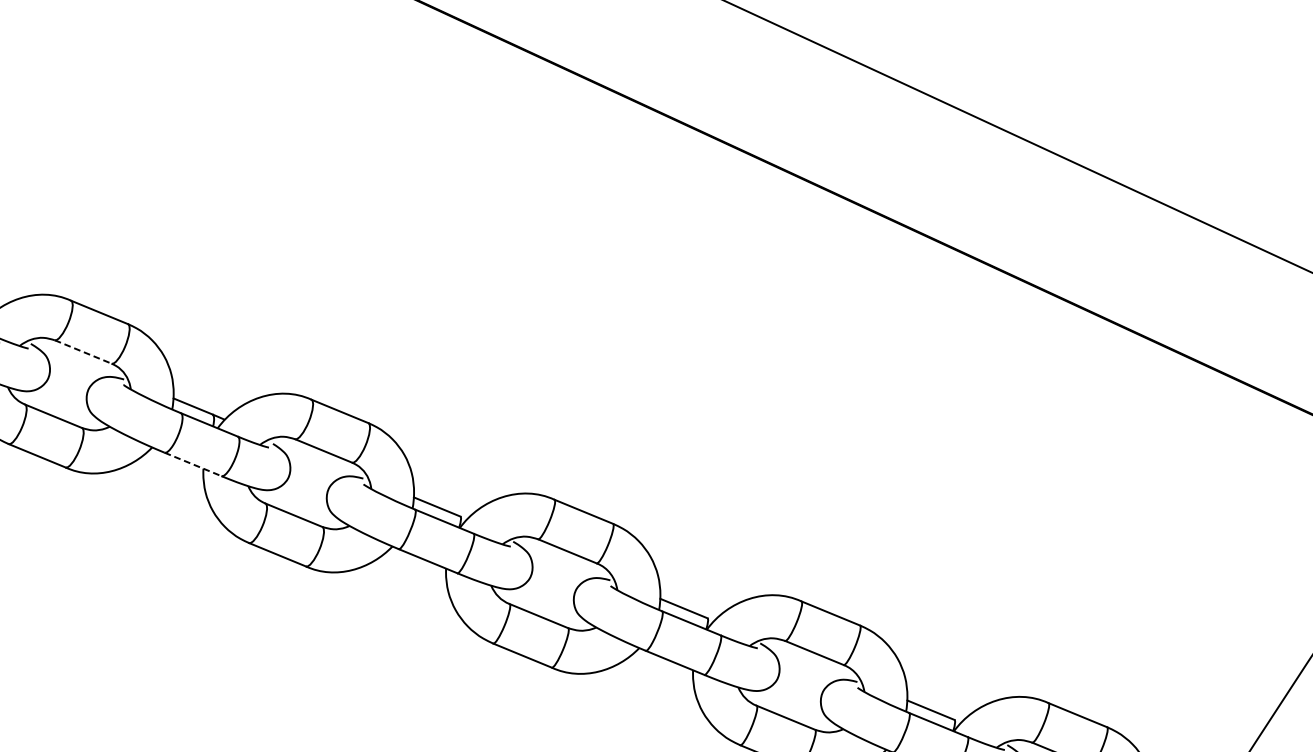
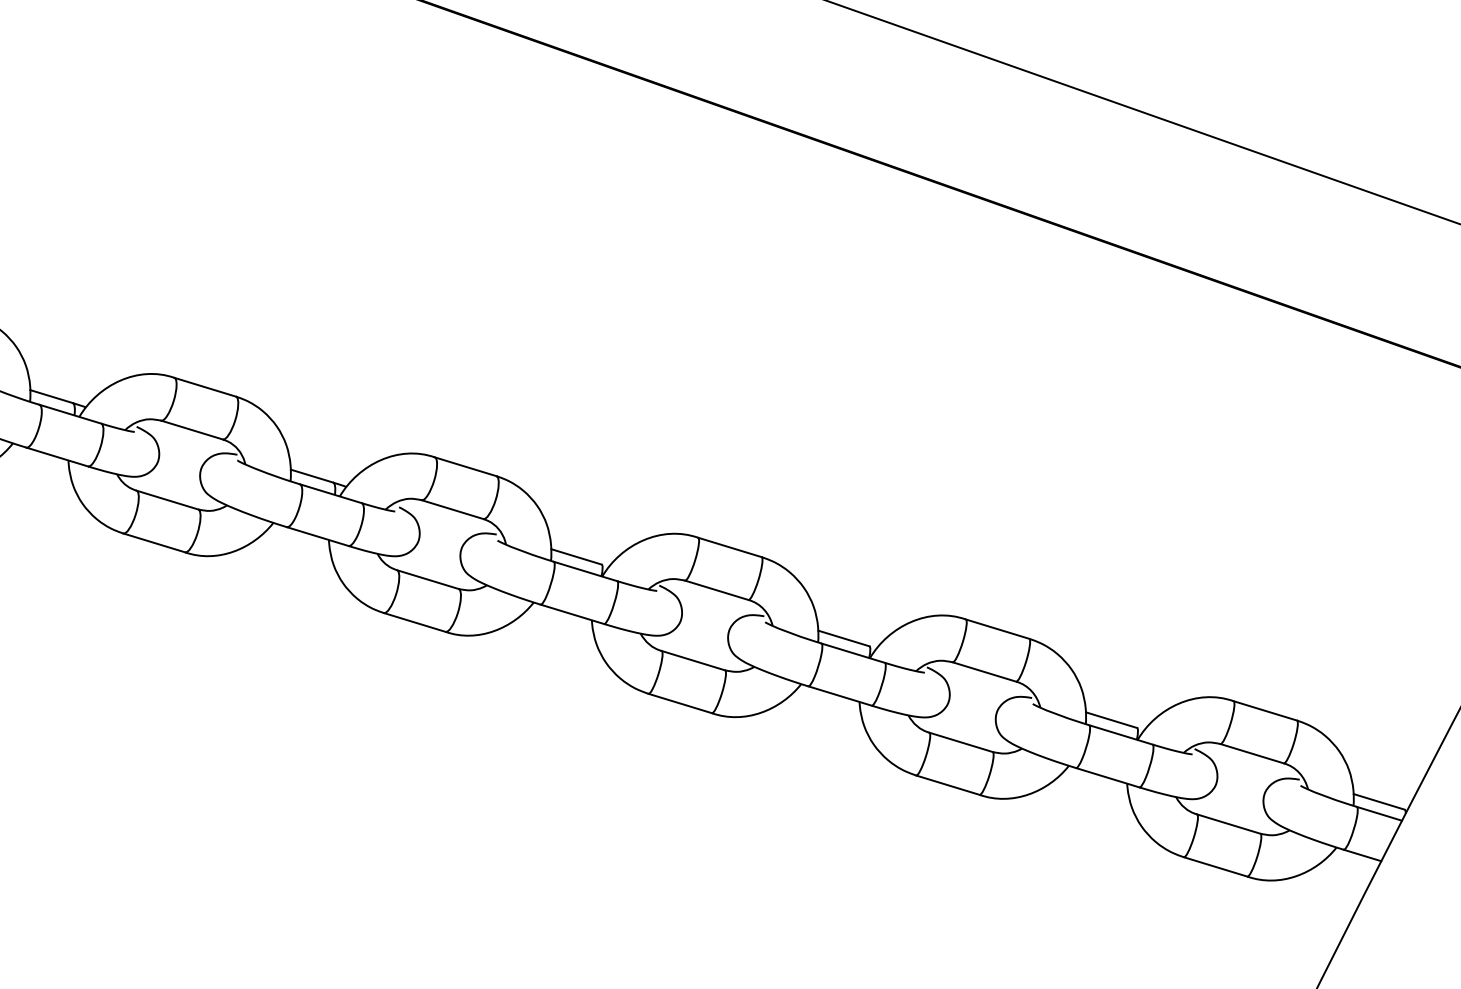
line: (83, 352) -> (192, 430), dashed -> solid
line: (193, 464) -> (318, 536), dashed -> solid

